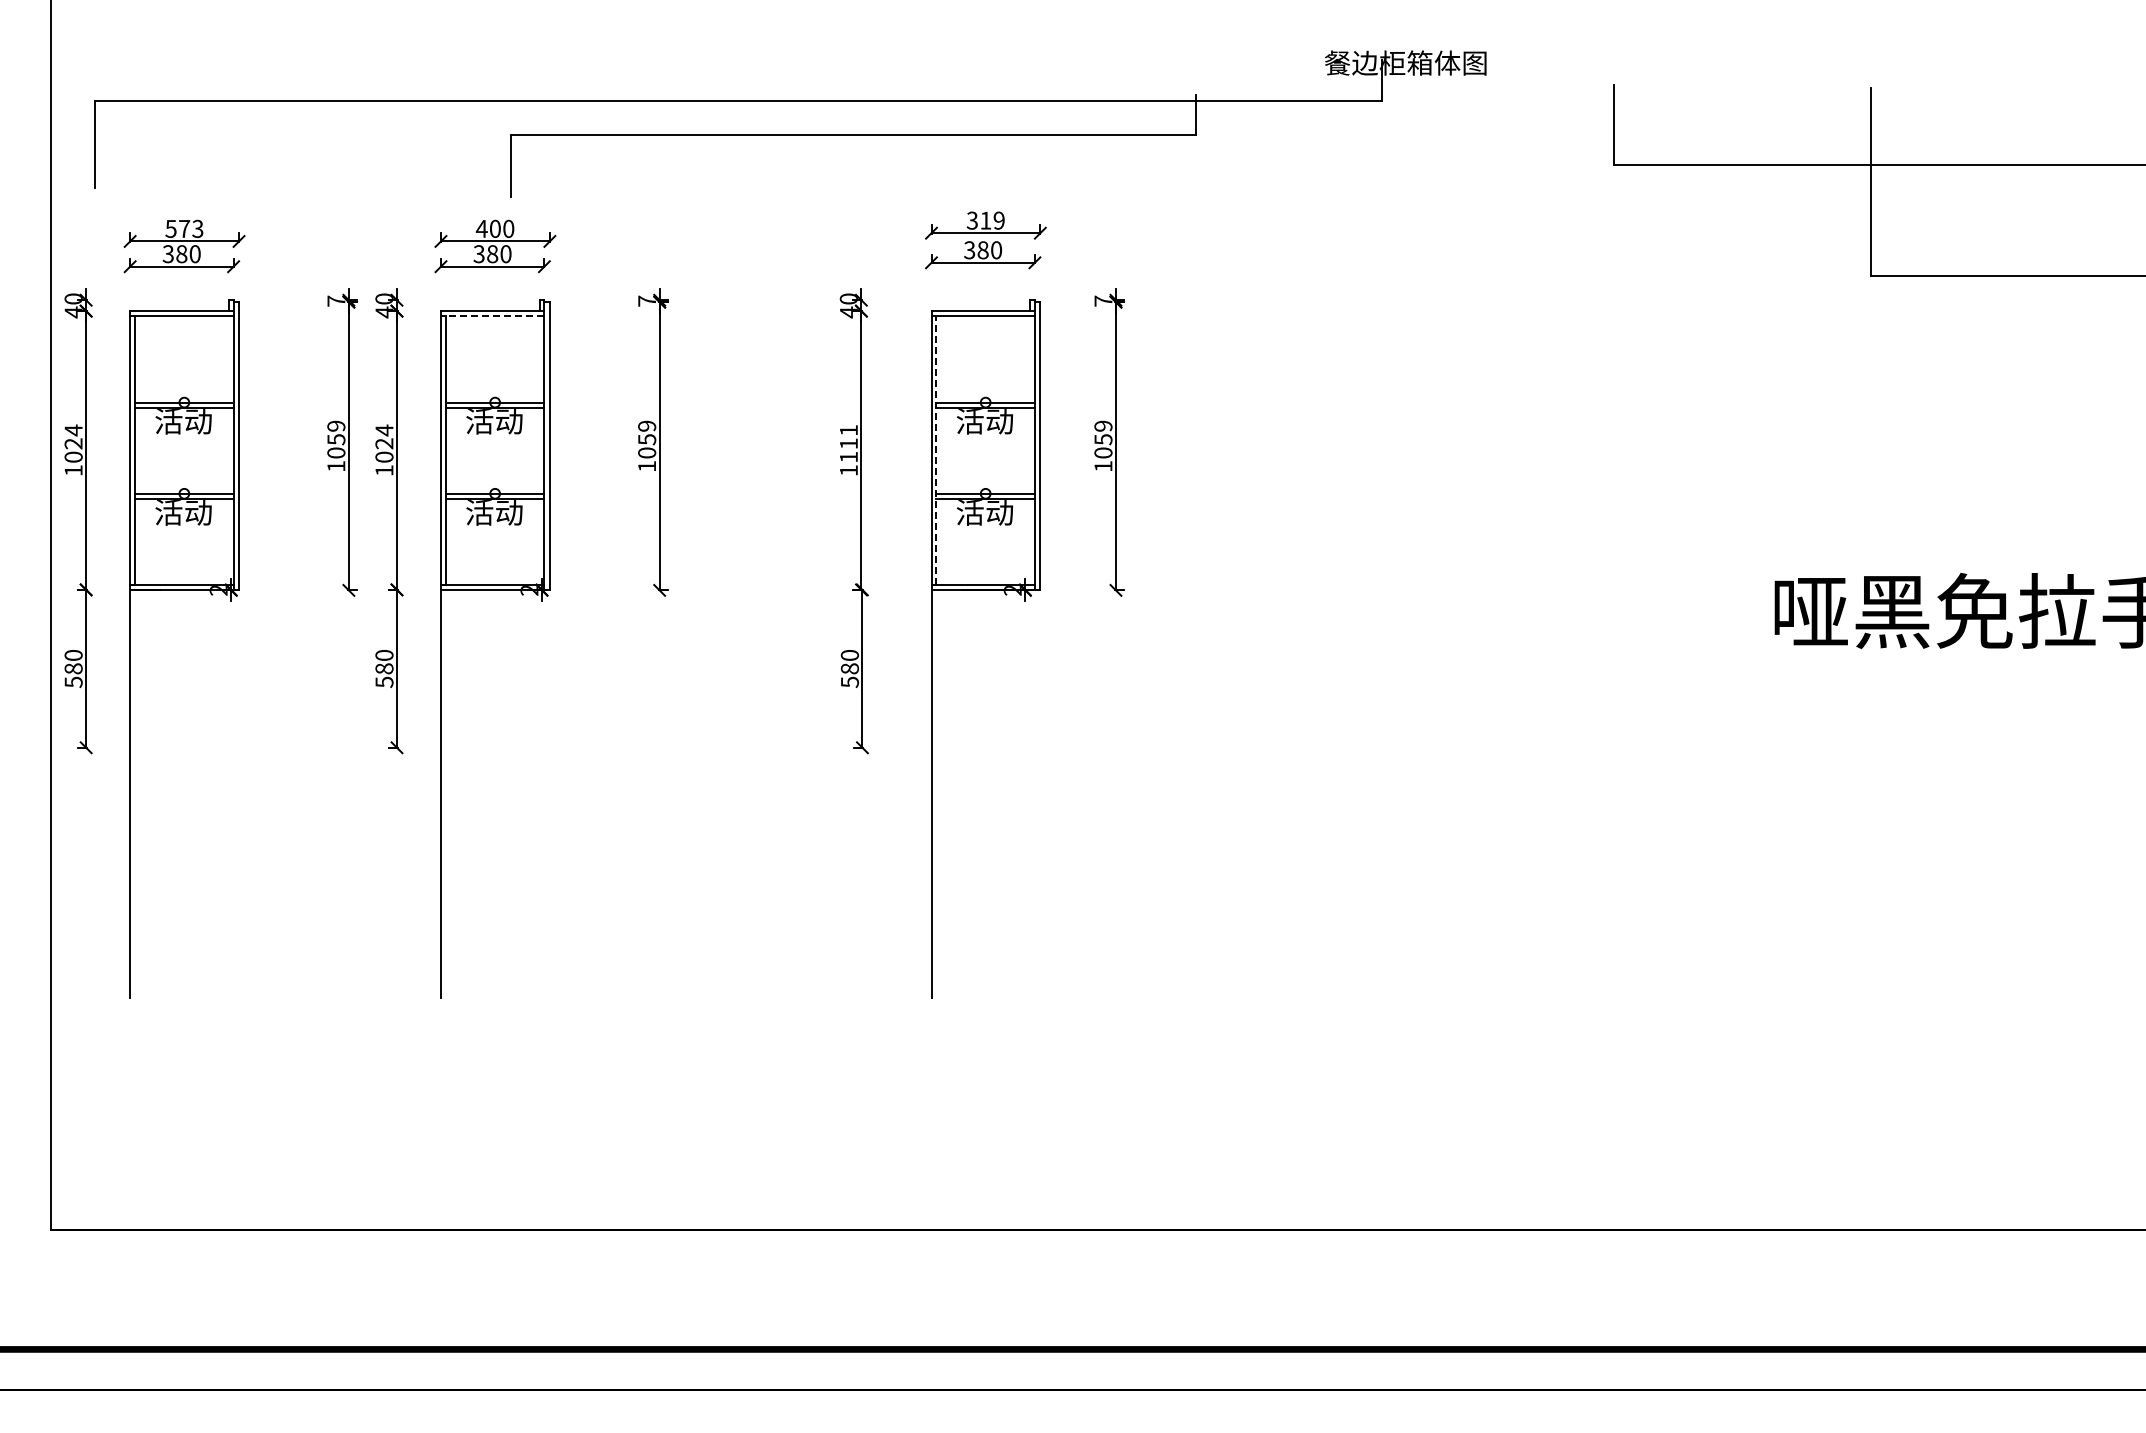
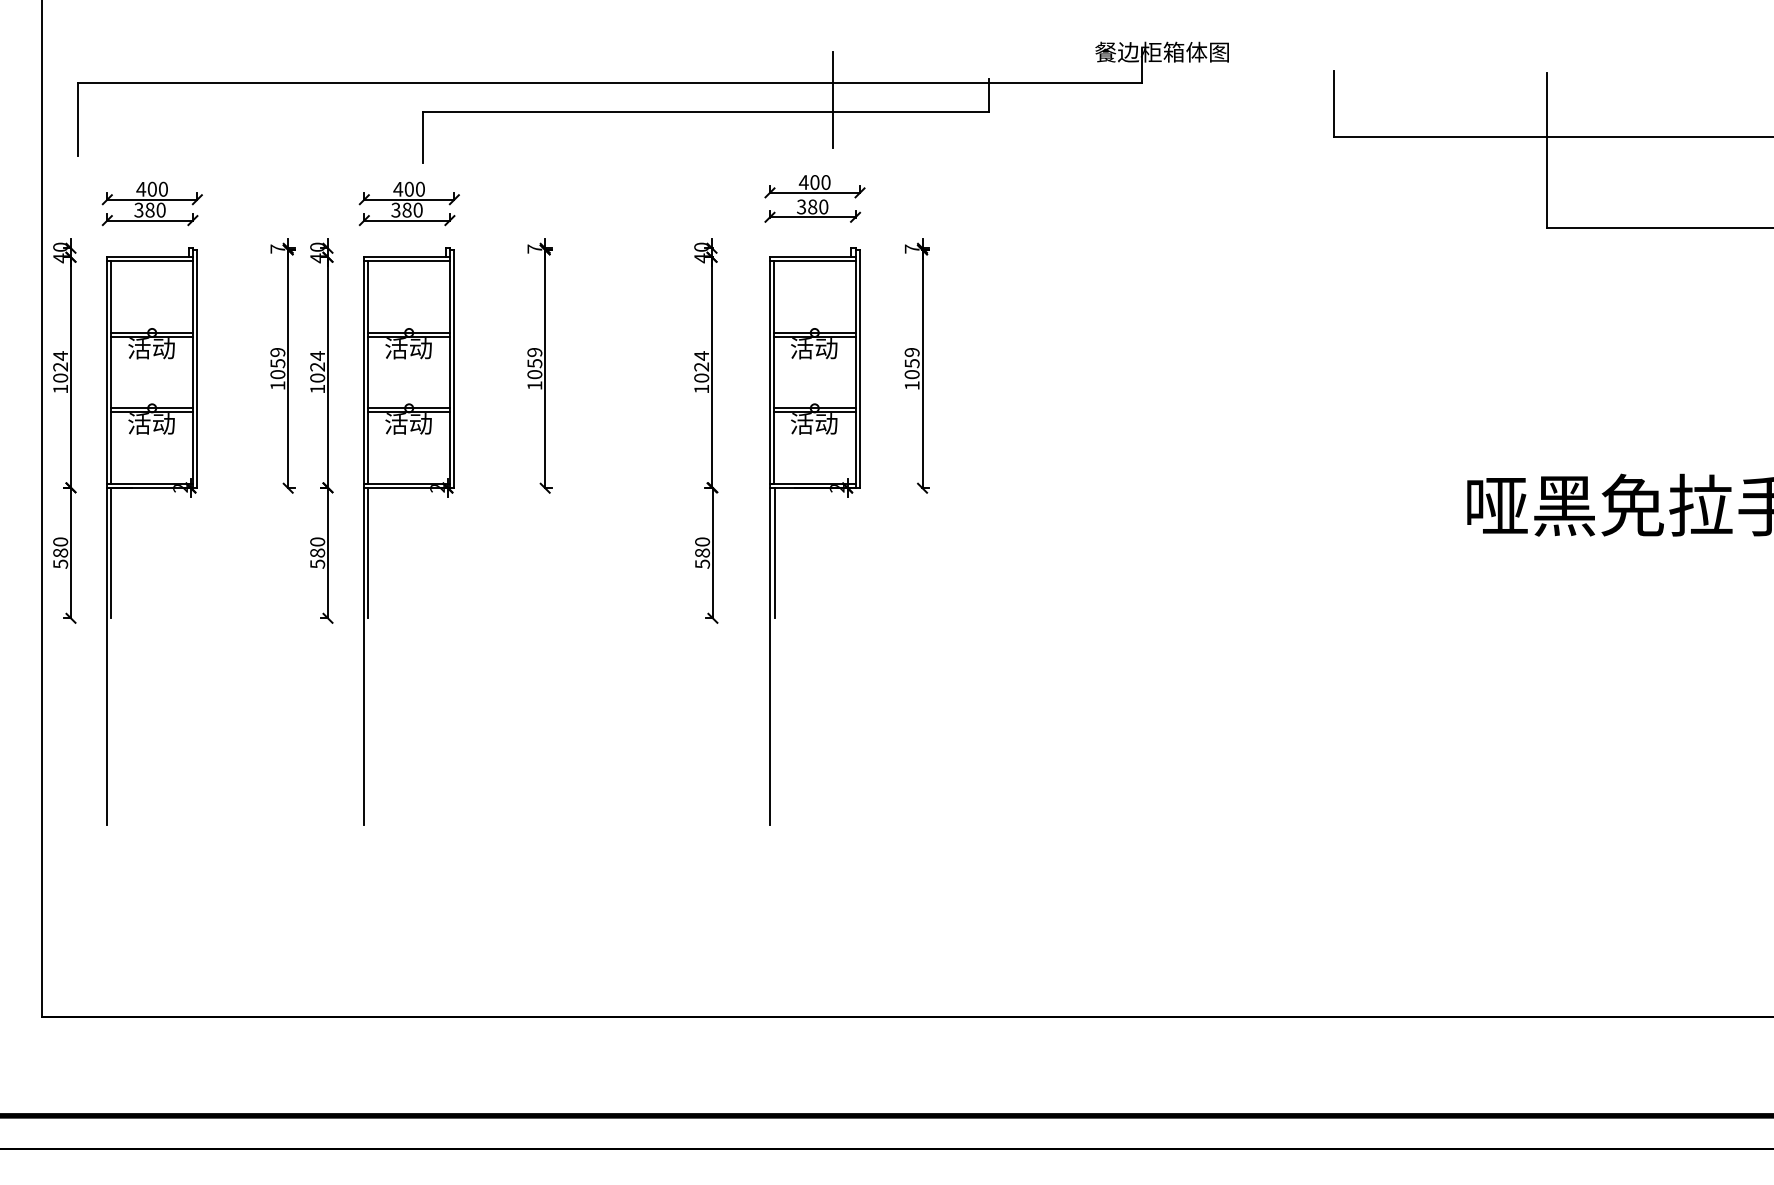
line: (1007, 120) -> (832, 99), added
text: (985, 220) -> (814, 182), 319 -> 400
text: (184, 228) -> (152, 188), 573 -> 400
line: (492, 316) -> (406, 261), dashed -> solid
text: (848, 443) -> (701, 366), 1111 -> 1024
line: (936, 450) -> (774, 372), dashed -> solid
line: (135, 668) -> (111, 552), added
line: (445, 668) -> (368, 552), added
line: (936, 668) -> (774, 552), added

